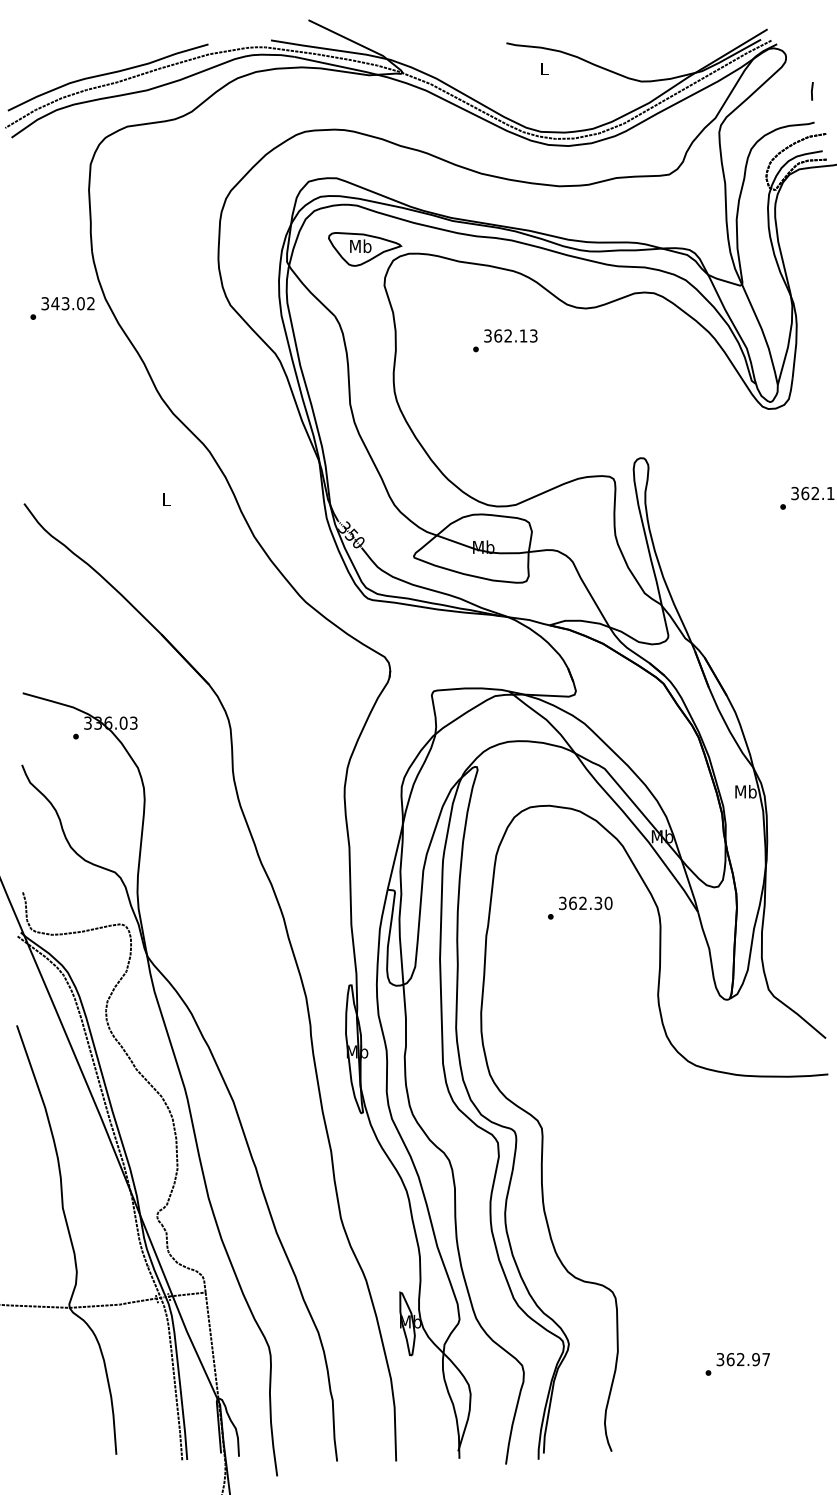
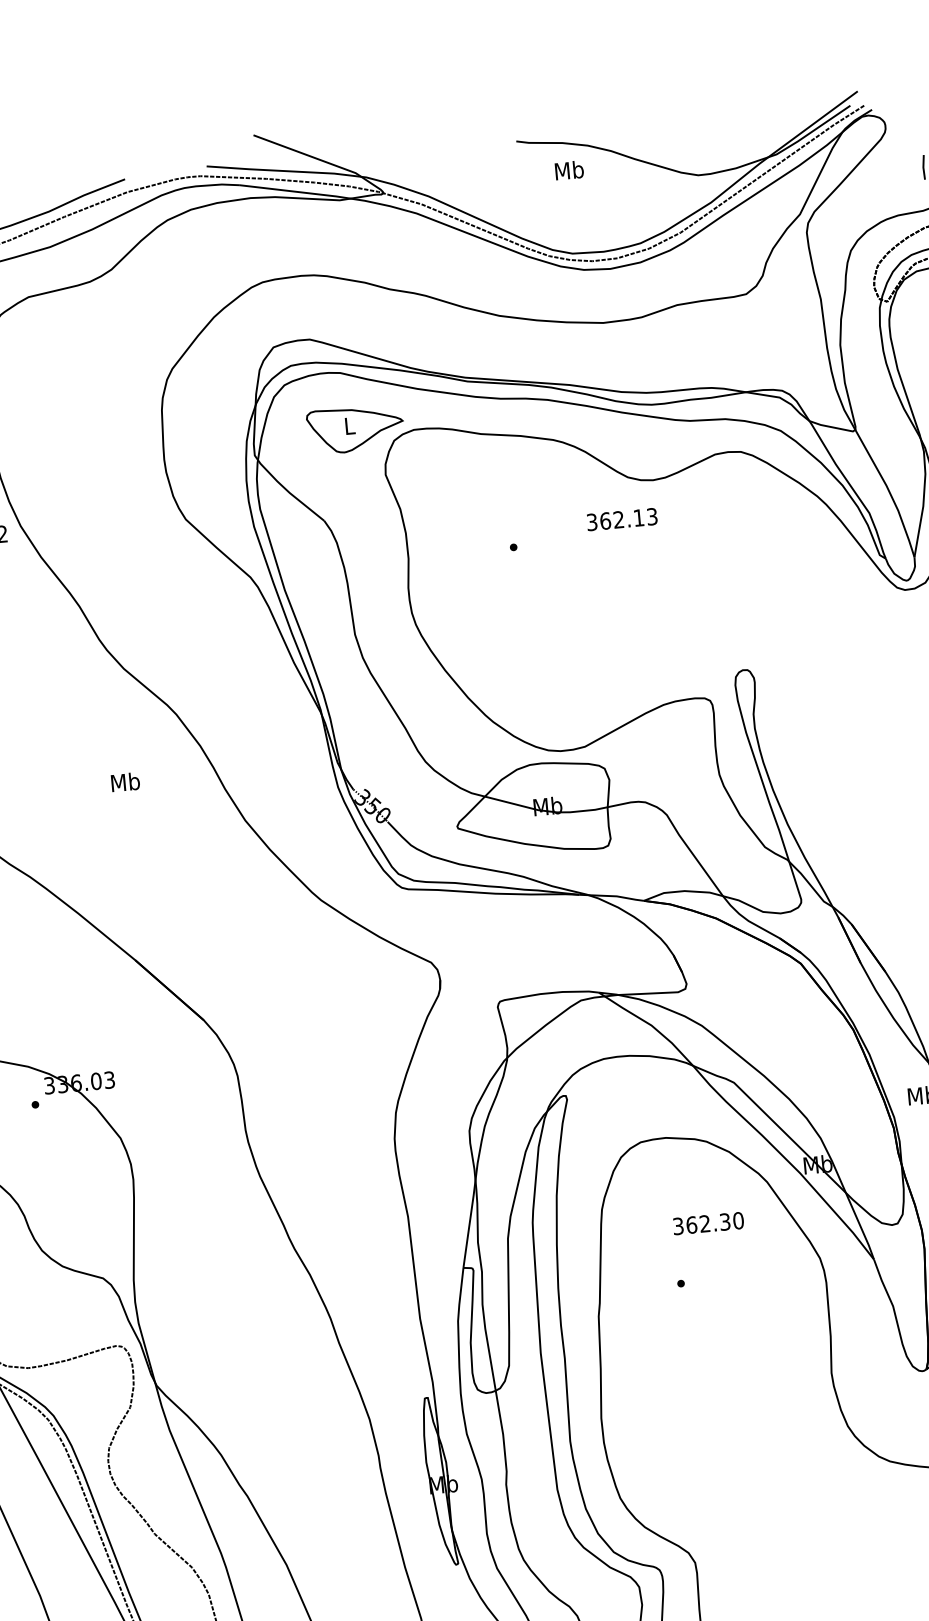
text: (544, 68) -> (569, 169), L -> Mb
text: (360, 246) -> (349, 426), Mb -> L
text: (510, 335) -> (621, 518), moved
text: (166, 499) -> (125, 782), L -> Mb
text: (585, 903) -> (708, 1223), moved

